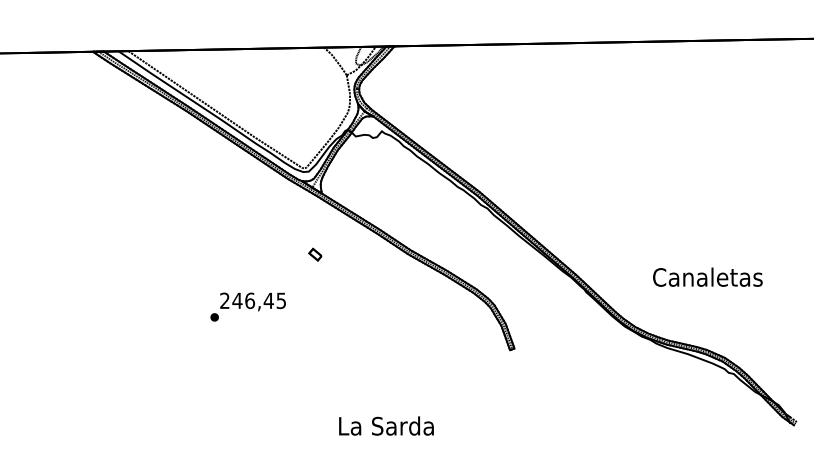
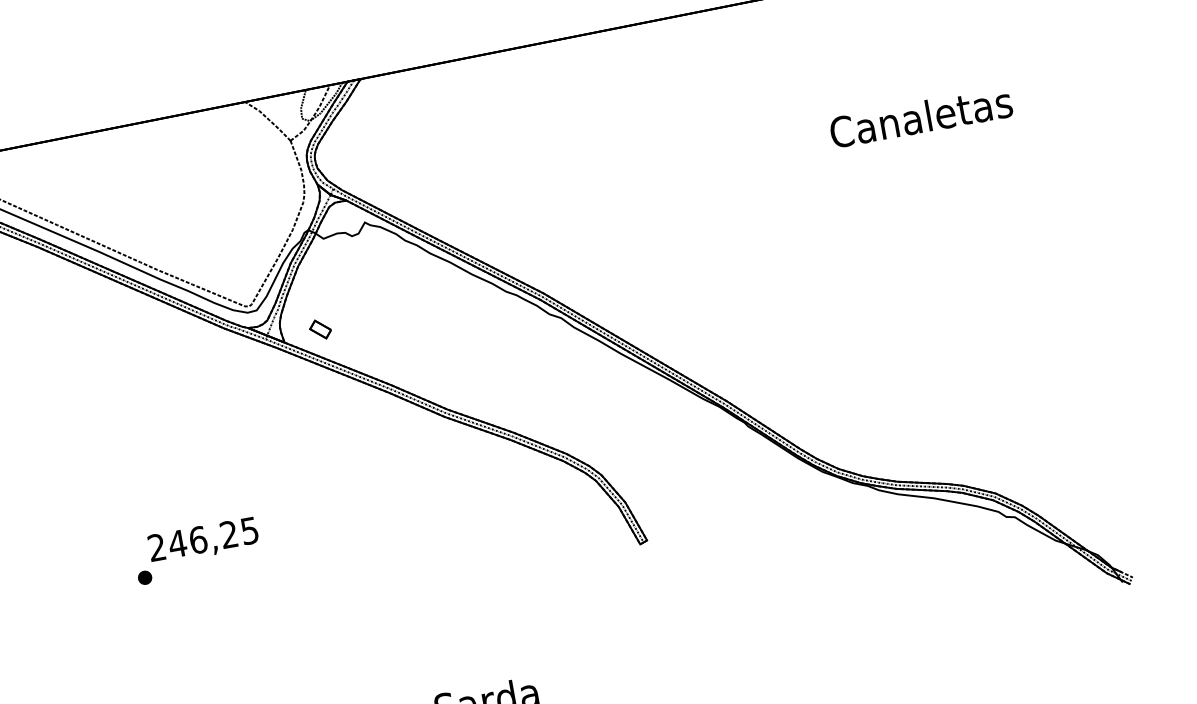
part: (315, 254) -> (320, 329), moved
text: (707, 276) -> (920, 116), moved
text: (268, 300) -> (228, 534), 246,45 -> 246,25

